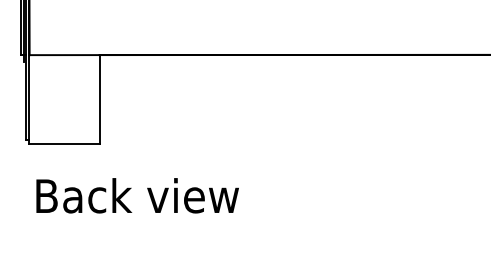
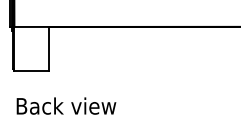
text: (137, 194) -> (66, 105), moved

